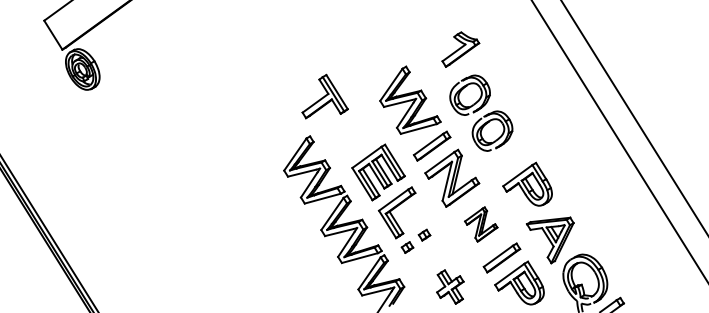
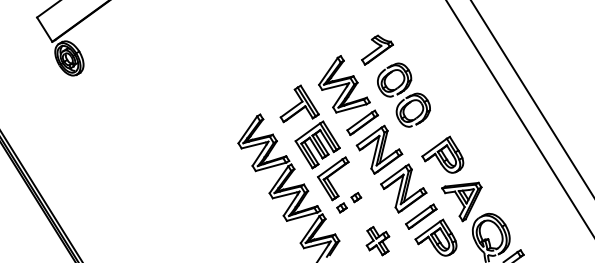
part: (460, 49) -> (377, 50), moved
part: (324, 96) -> (299, 103), moved
part: (481, 224) -> (404, 188), size x1.67

